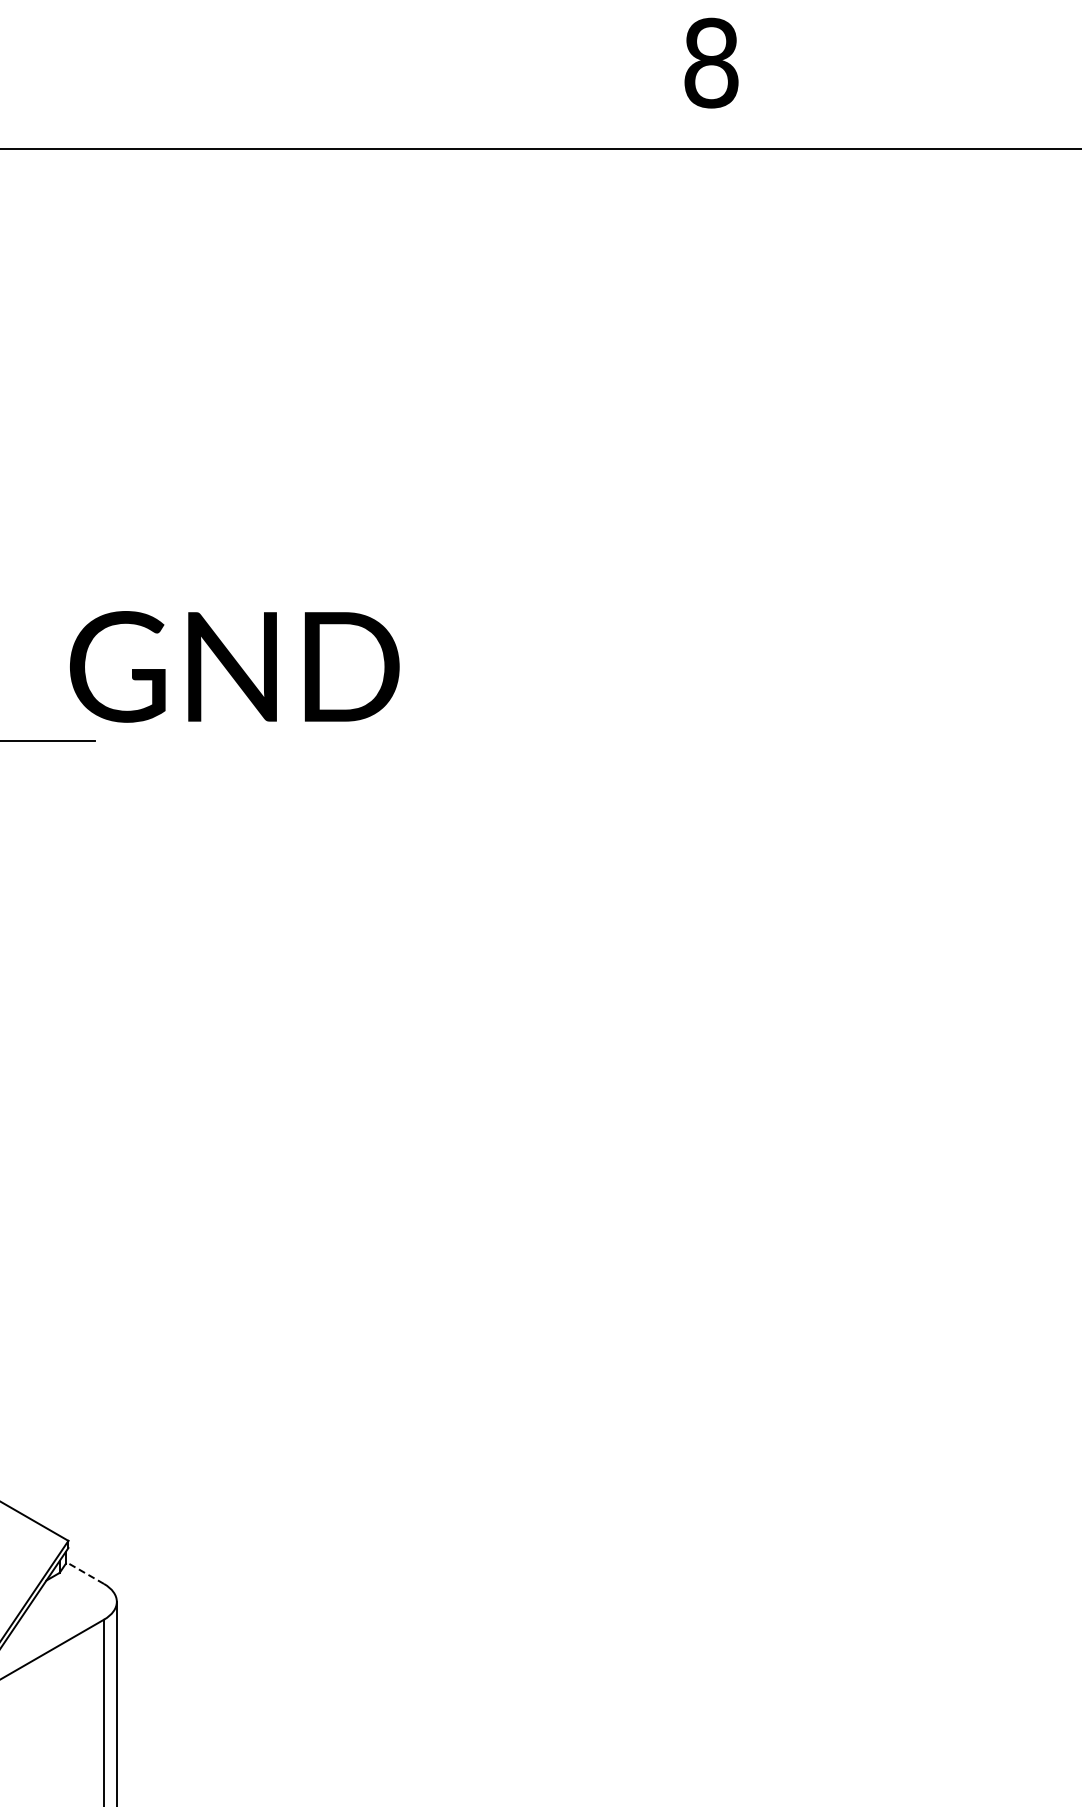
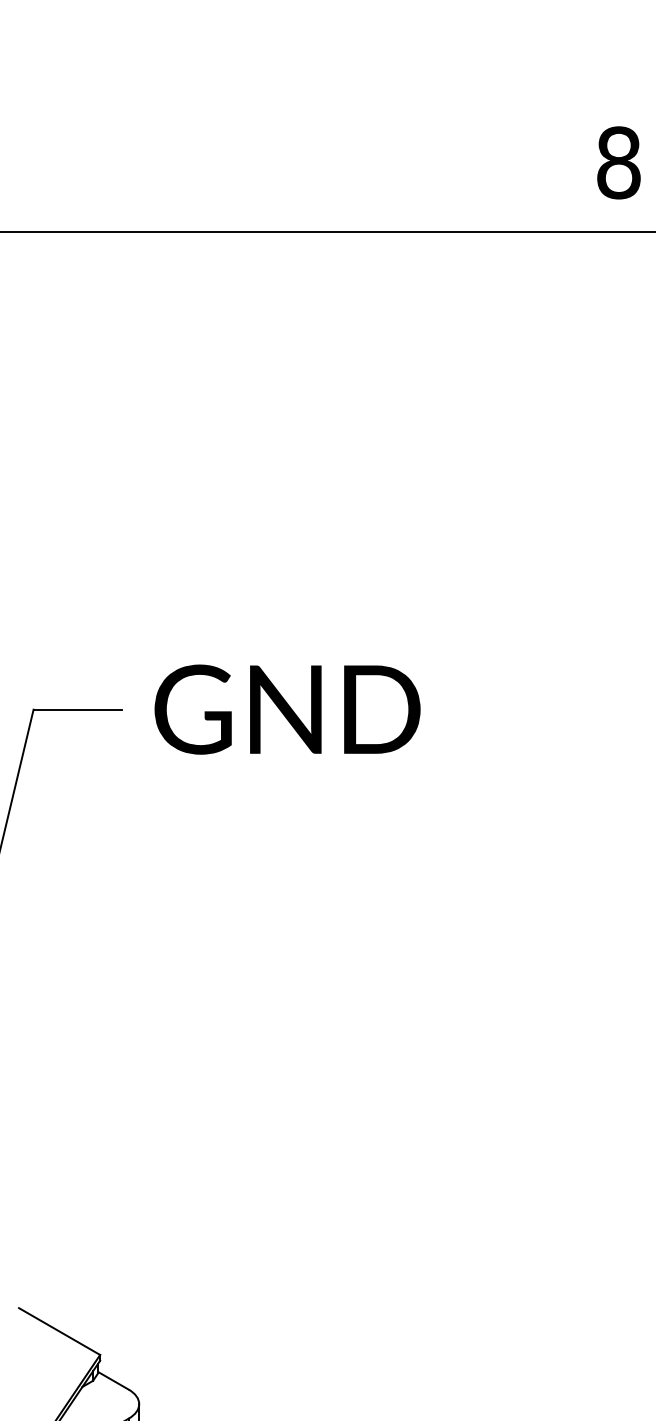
text: (234, 666) -> (287, 709), moved
line: (84, 1572) -> (113, 1380), dashed -> solid

